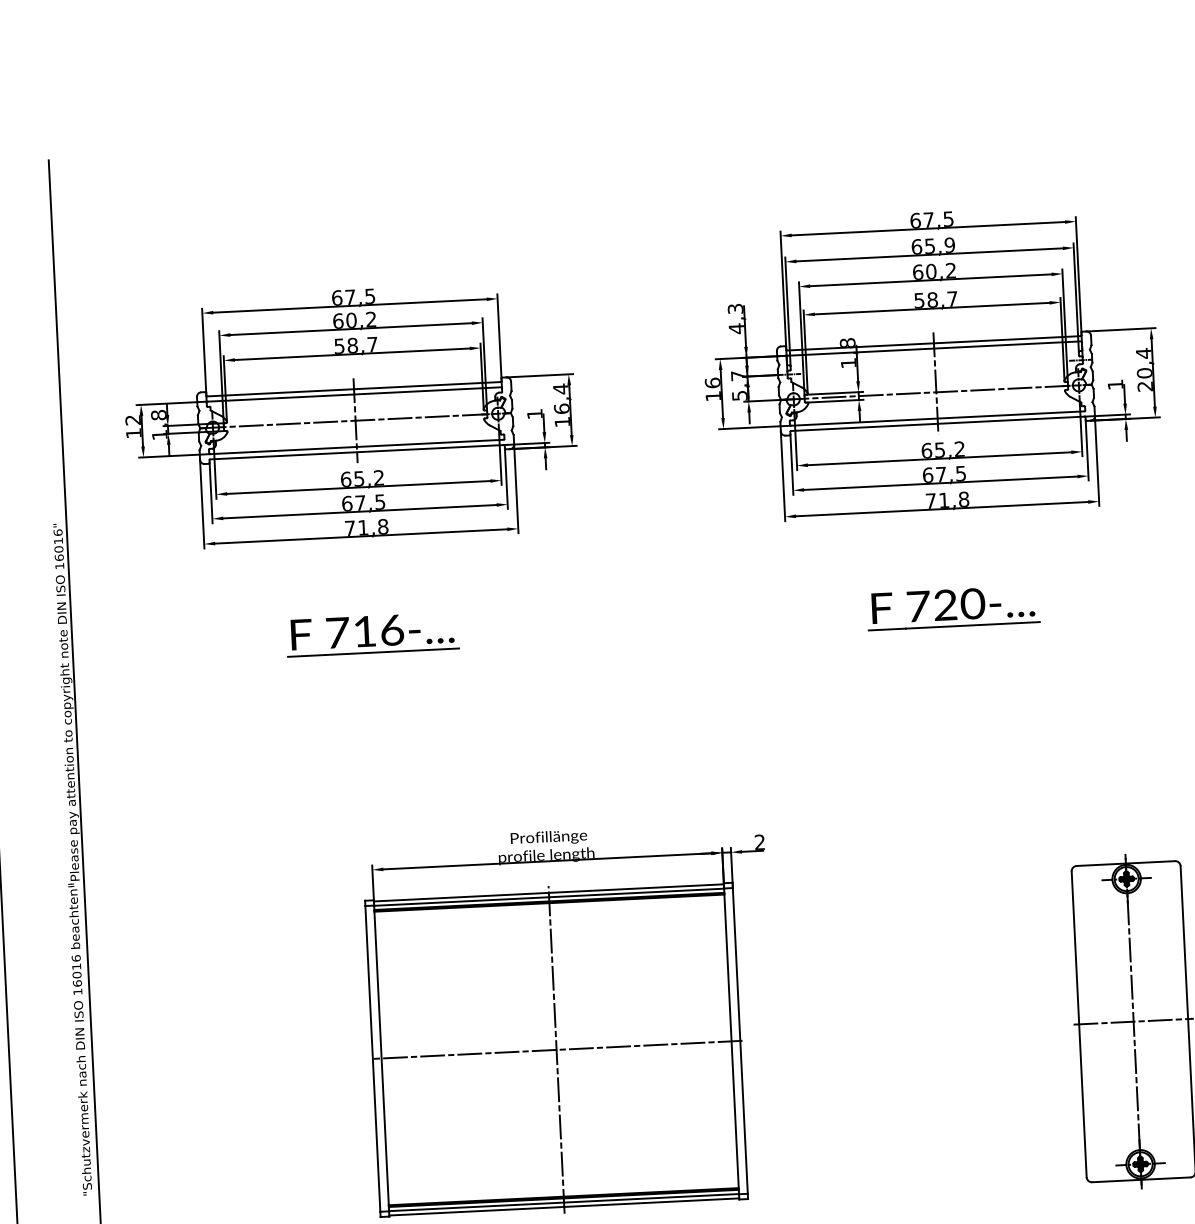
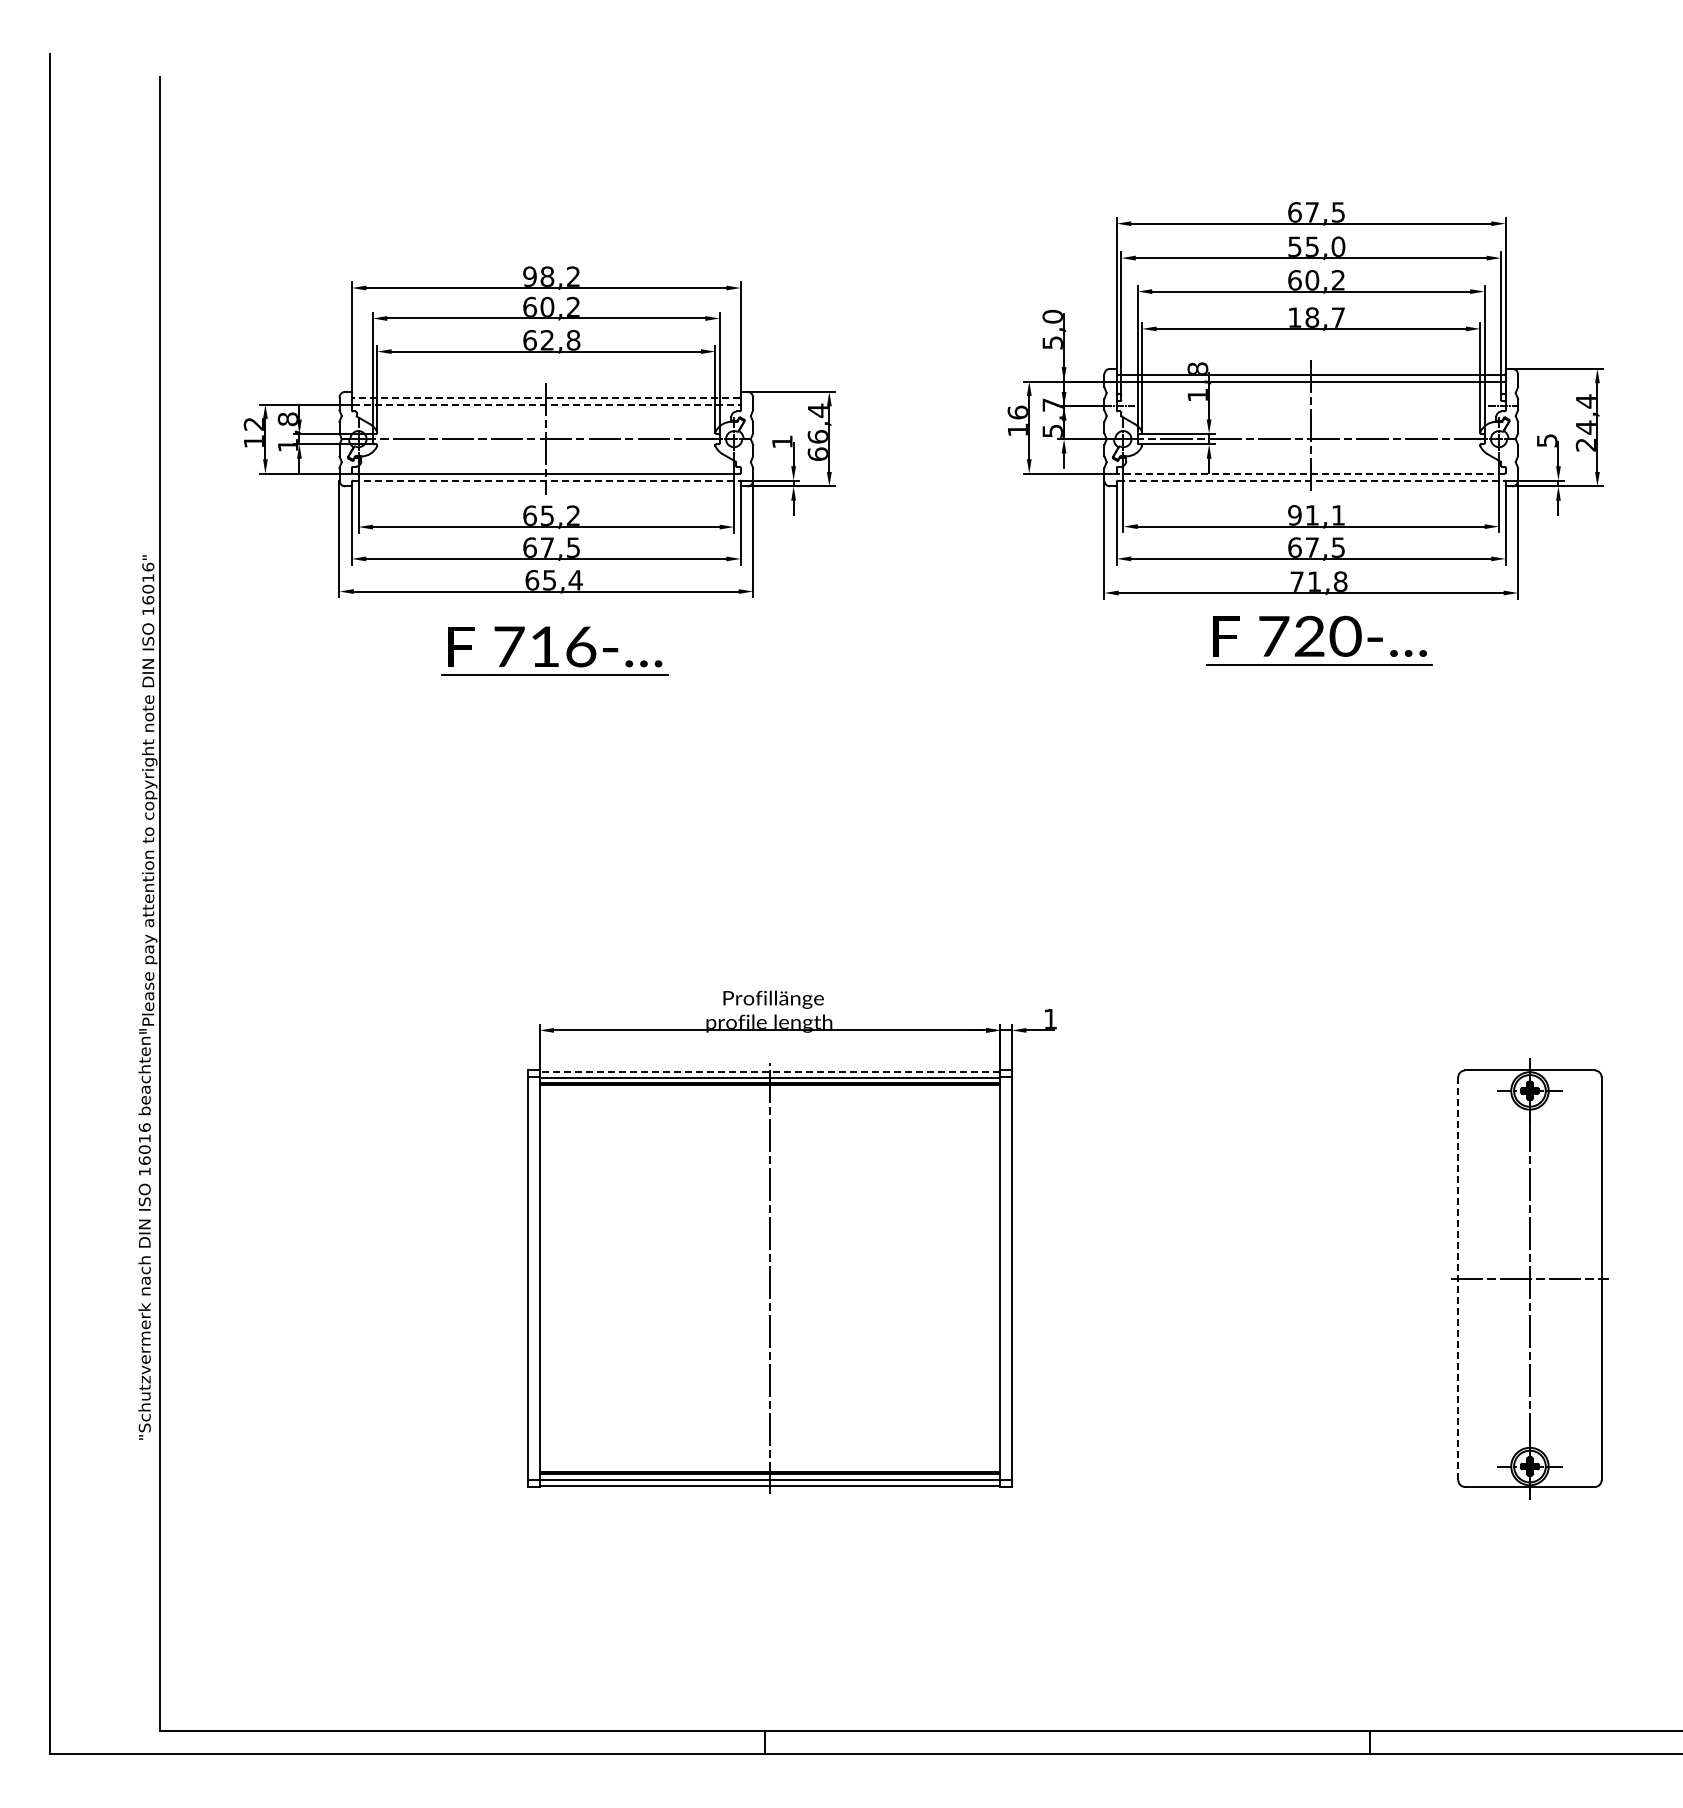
text: (933, 245) -> (1316, 246), 65,9 -> 55,0
text: (353, 297) -> (551, 276), 67,5 -> 98,2
text: (919, 300) -> (1294, 317), 58,7 -> 18,7
text: (735, 318) -> (1052, 329), 4,3 -> 5,0
text: (355, 345) -> (551, 340), 58,7 -> 62,8
text: (1144, 373) -> (1585, 427), 20,4 -> 24,4
text: (1115, 384) -> (1547, 440), 1 -> 5
line: (353, 389) -> (545, 397), solid -> dashed
line: (354, 394) -> (546, 404), solid -> dashed
line: (937, 418) -> (1310, 473), solid -> dashed
text: (562, 421) -> (817, 453), 16,4 -> 66,4
line: (938, 423) -> (1311, 480), solid -> dashed
text: (943, 450) -> (1316, 515), 65,2 -> 91,1
line: (357, 452) -> (546, 480), solid -> dashed
text: (366, 527) -> (553, 580), 71,8 -> 65,4
part: (953, 607) -> (1319, 640), moved
part: (372, 634) -> (554, 650), moved
text: (759, 841) -> (1050, 1018), 2 -> 1
line: (548, 892) -> (769, 1071), solid -> dashed
line: (1079, 1024) -> (1458, 1278), solid -> dashed
line: (556, 1049) -> (769, 1278), removed

